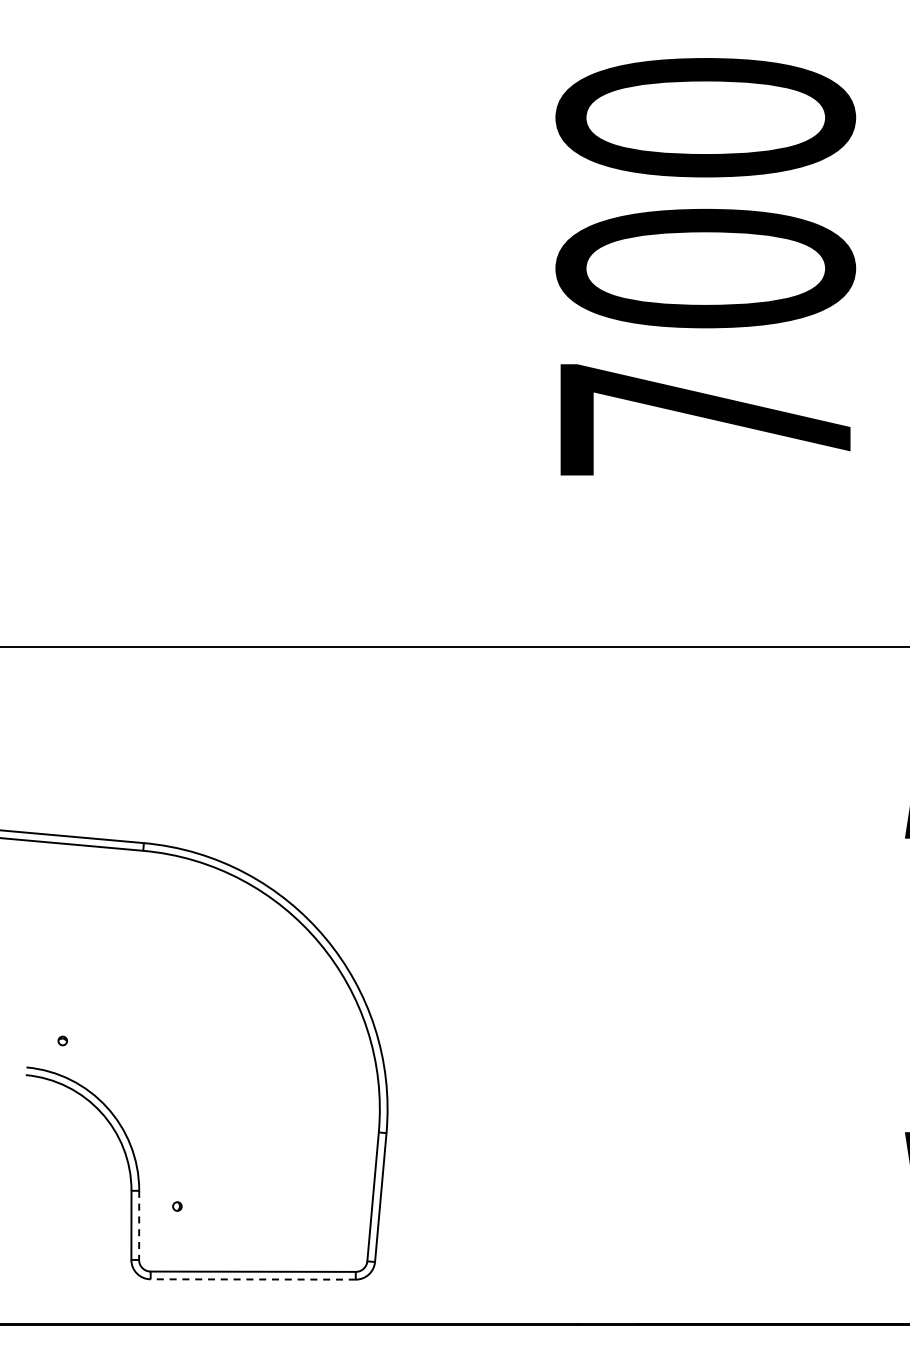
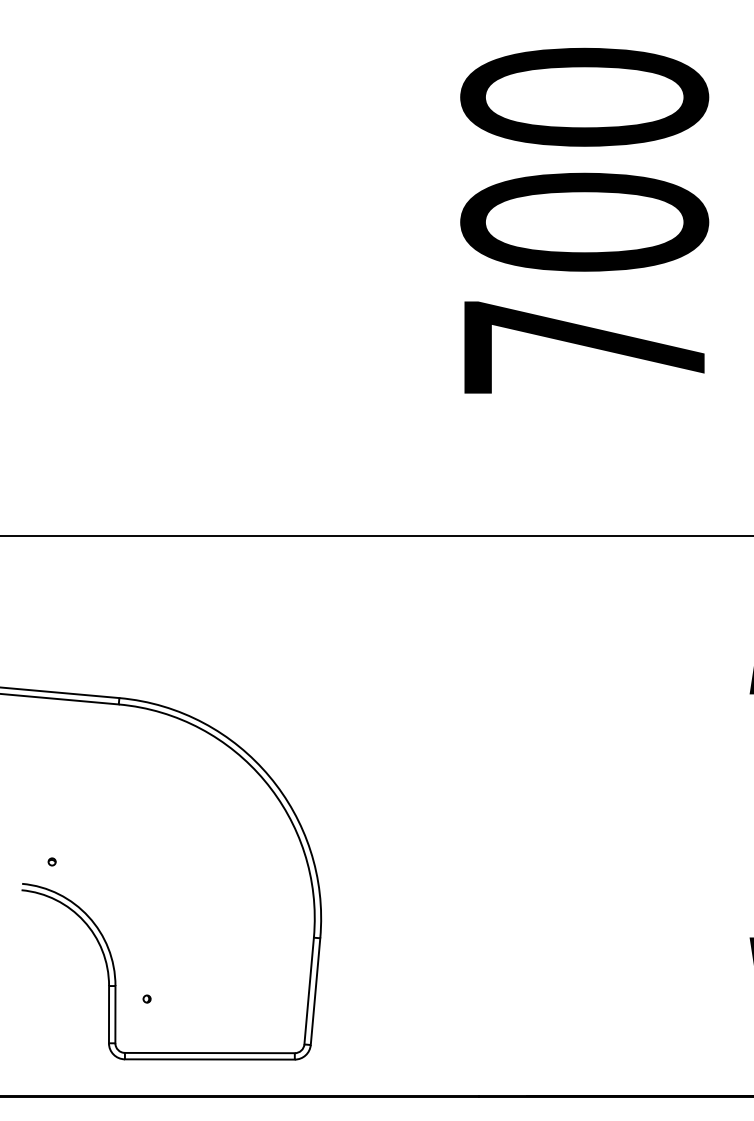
line: (139, 1225) -> (115, 1014), dashed -> solid
line: (253, 1279) -> (210, 1059), dashed -> solid

